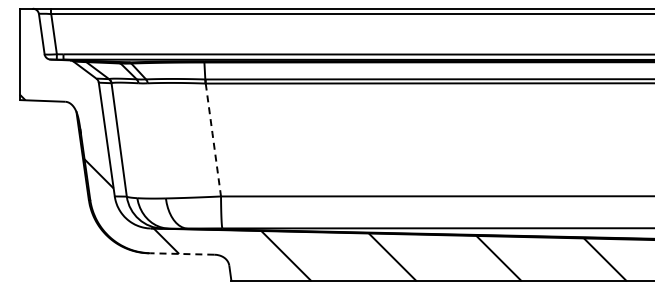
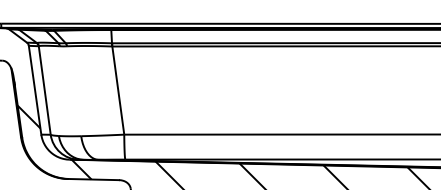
line: (213, 139) -> (118, 90), dashed -> solid
line: (181, 253) -> (93, 179), dashed -> solid

